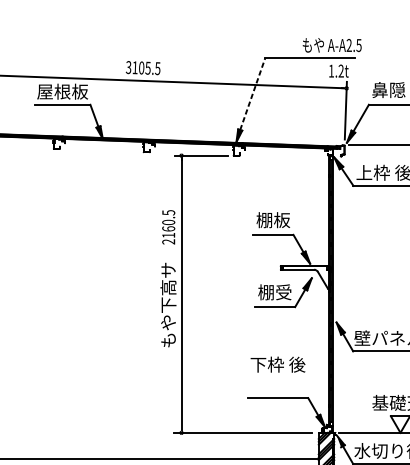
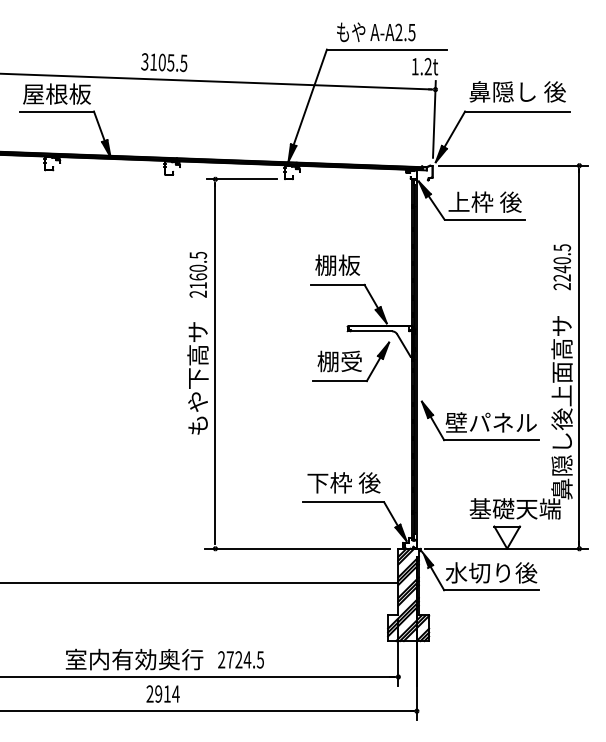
text: (332, 44) -> (376, 31), moved
line: (252, 94) -> (310, 97), dashed -> solid
text: (277, 364) -> (343, 482), moved

